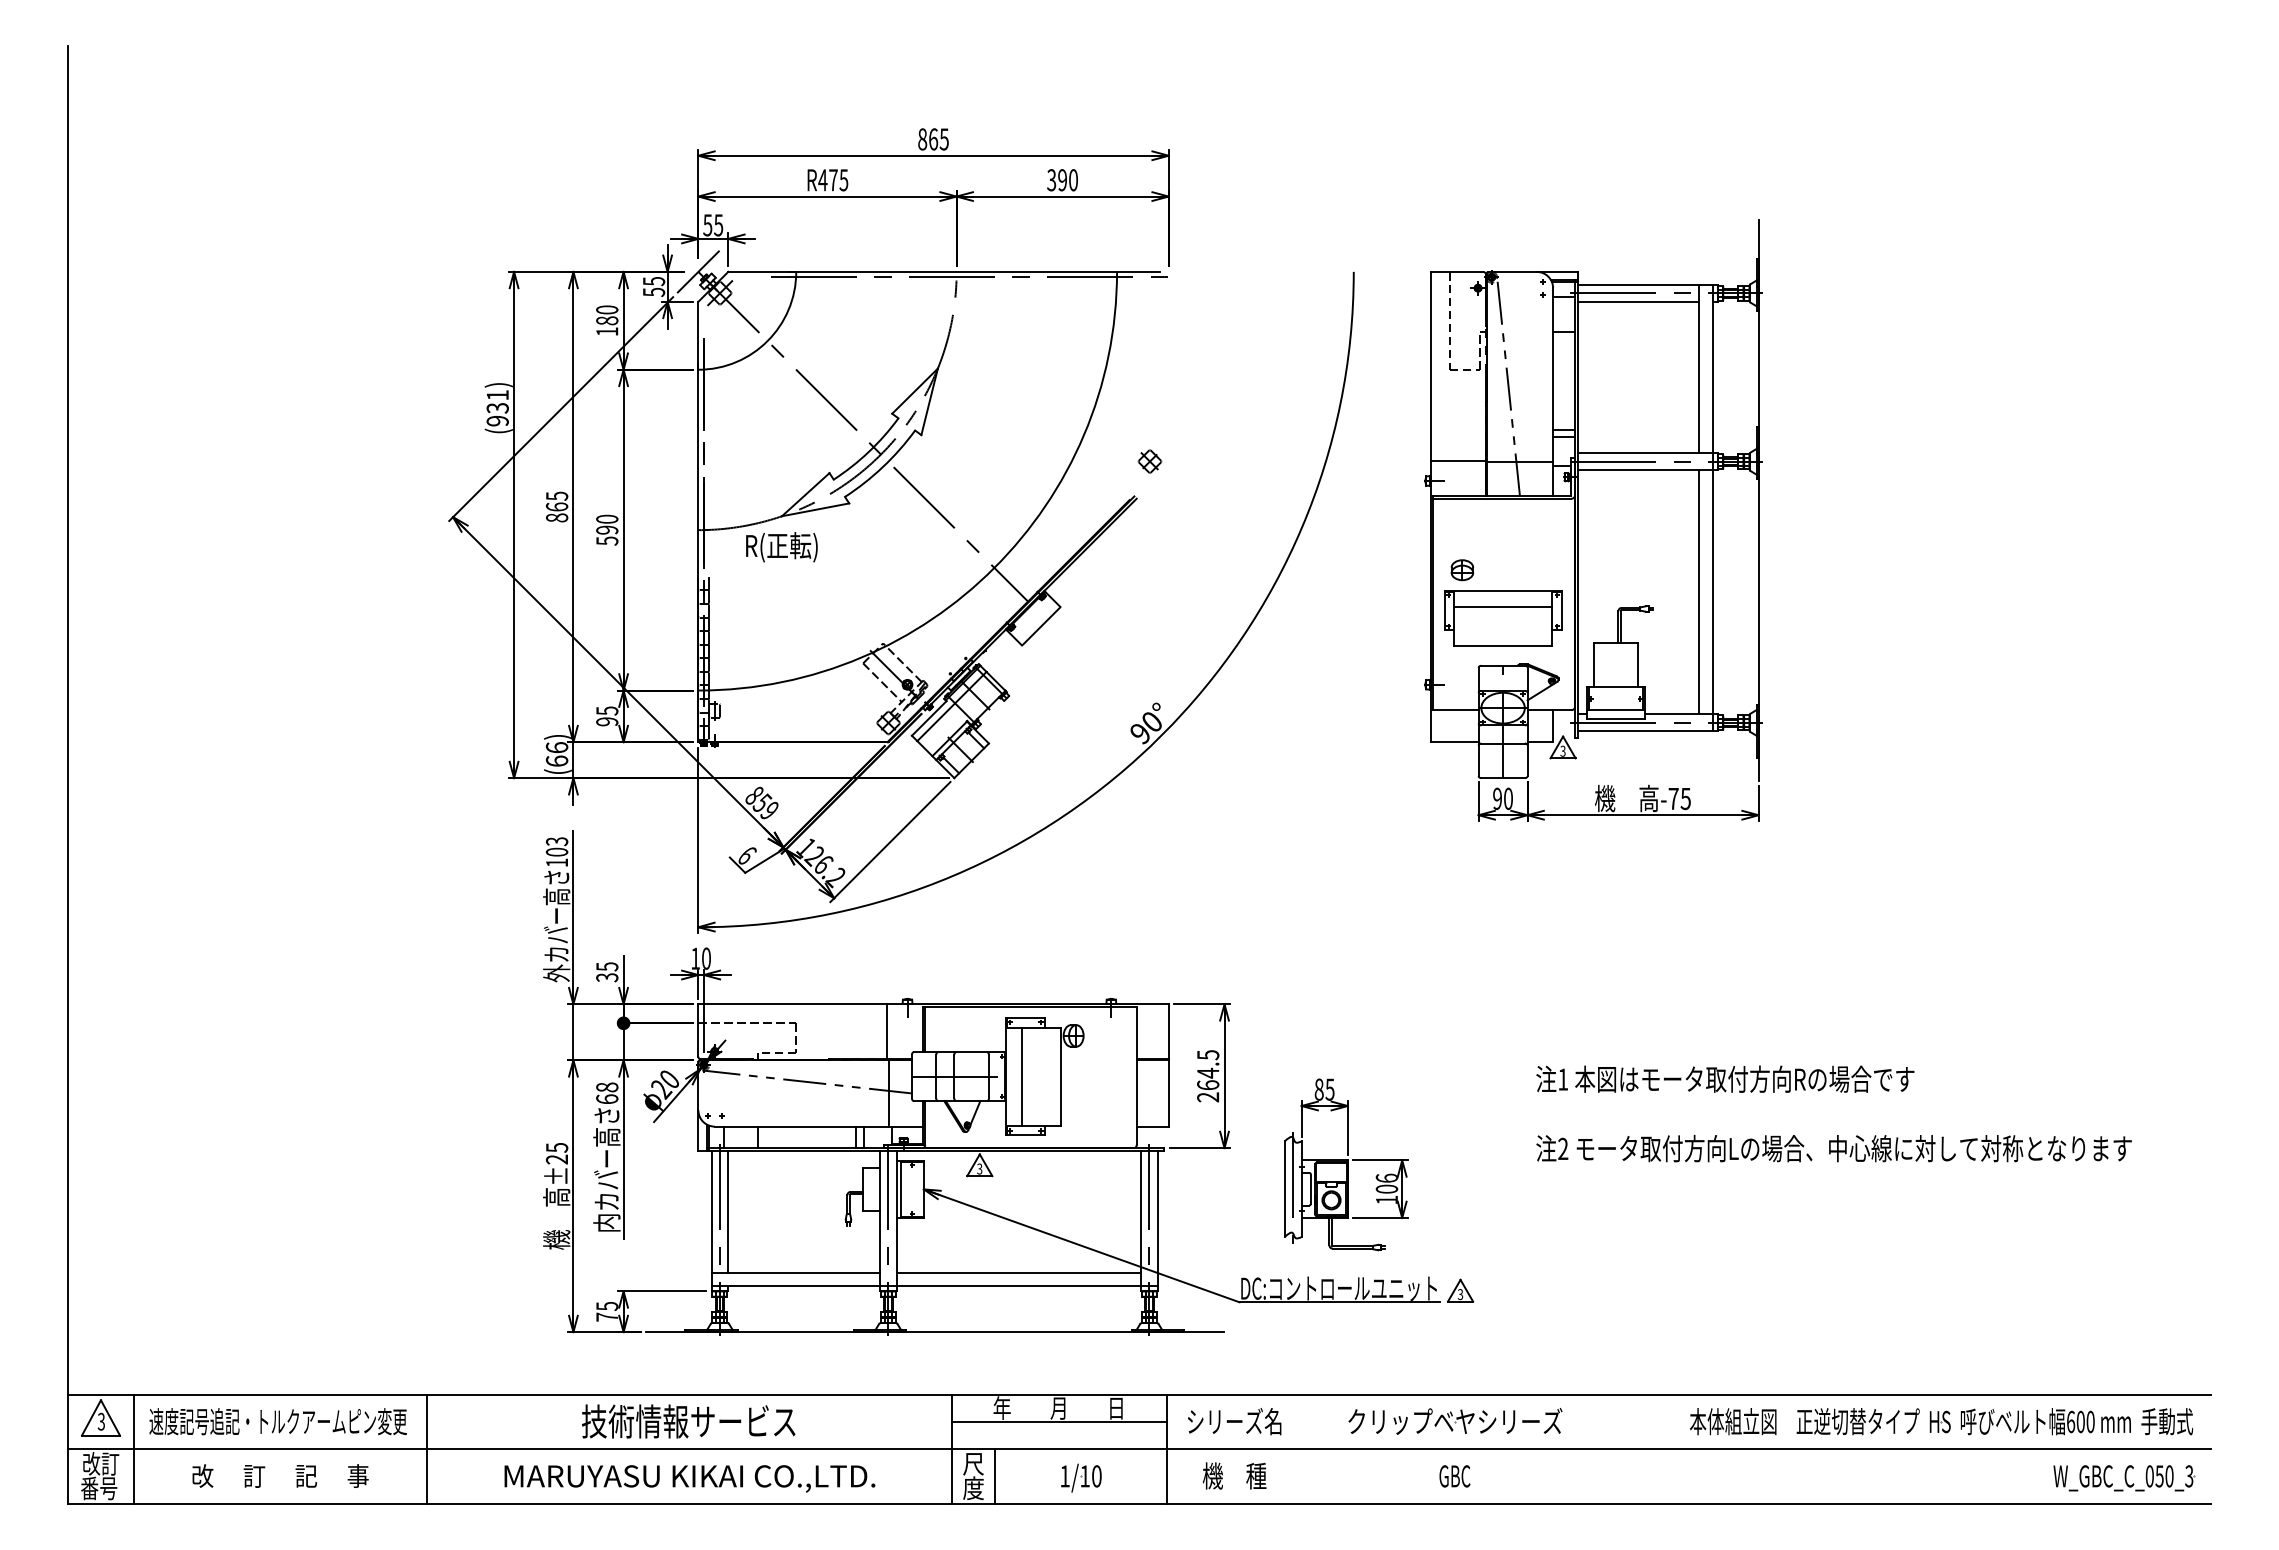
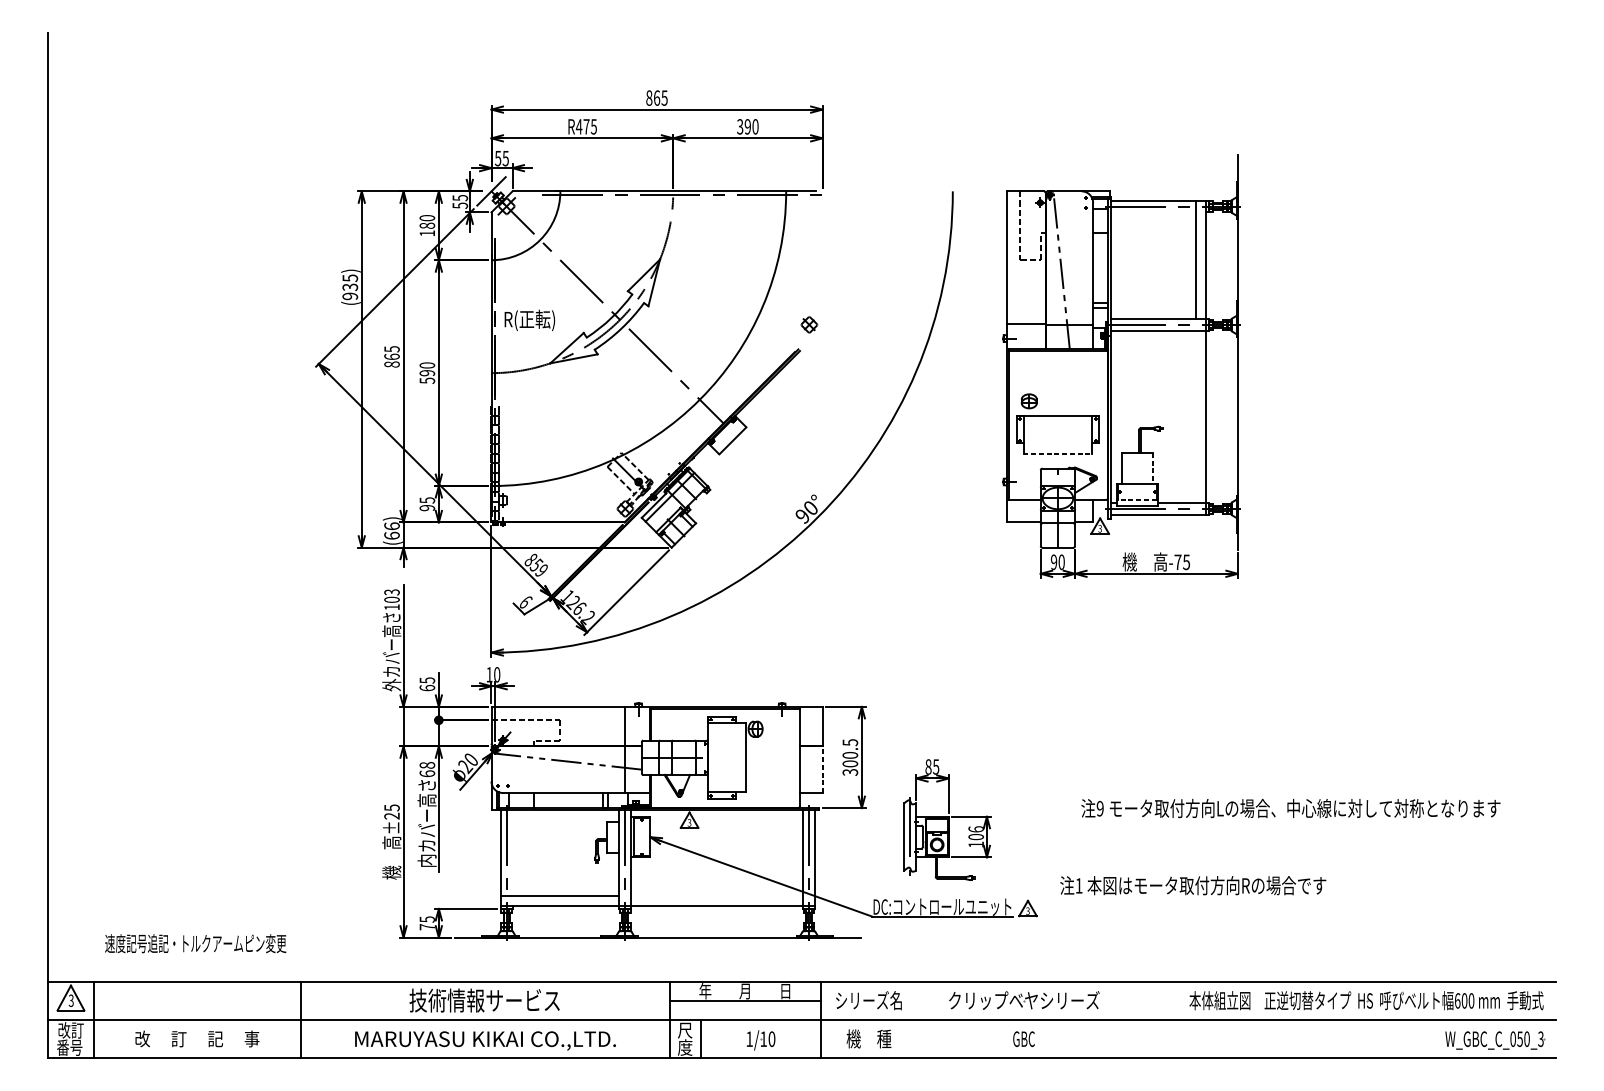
line: (1638, 301) -> (1153, 212), removed
text: (497, 395) -> (350, 278), (931) -> (935)
text: (781, 547) -> (529, 320), moved
line: (1699, 592) -> (1196, 417), removed
line: (1503, 607) -> (1058, 427), removed
line: (1503, 645) -> (1058, 454), solid -> dashed
line: (1637, 665) -> (1152, 468), solid -> dashed
line: (1615, 710) -> (1137, 500), solid -> dashed
text: (607, 977) -> (427, 688), 35 -> 65
line: (1022, 1076) -> (719, 757), removed
text: (1725, 1078) -> (1193, 885), moved
text: (1208, 1084) -> (850, 763), 264.5 -> 300.5
line: (1168, 1092) -> (822, 768), solid -> dashed
text: (1563, 1149) -> (1100, 809), 2 -> 9
line: (728, 1211) -> (512, 852), removed
line: (1018, 1272) -> (716, 895), removed
text: (277, 1421) -> (195, 943), moved

